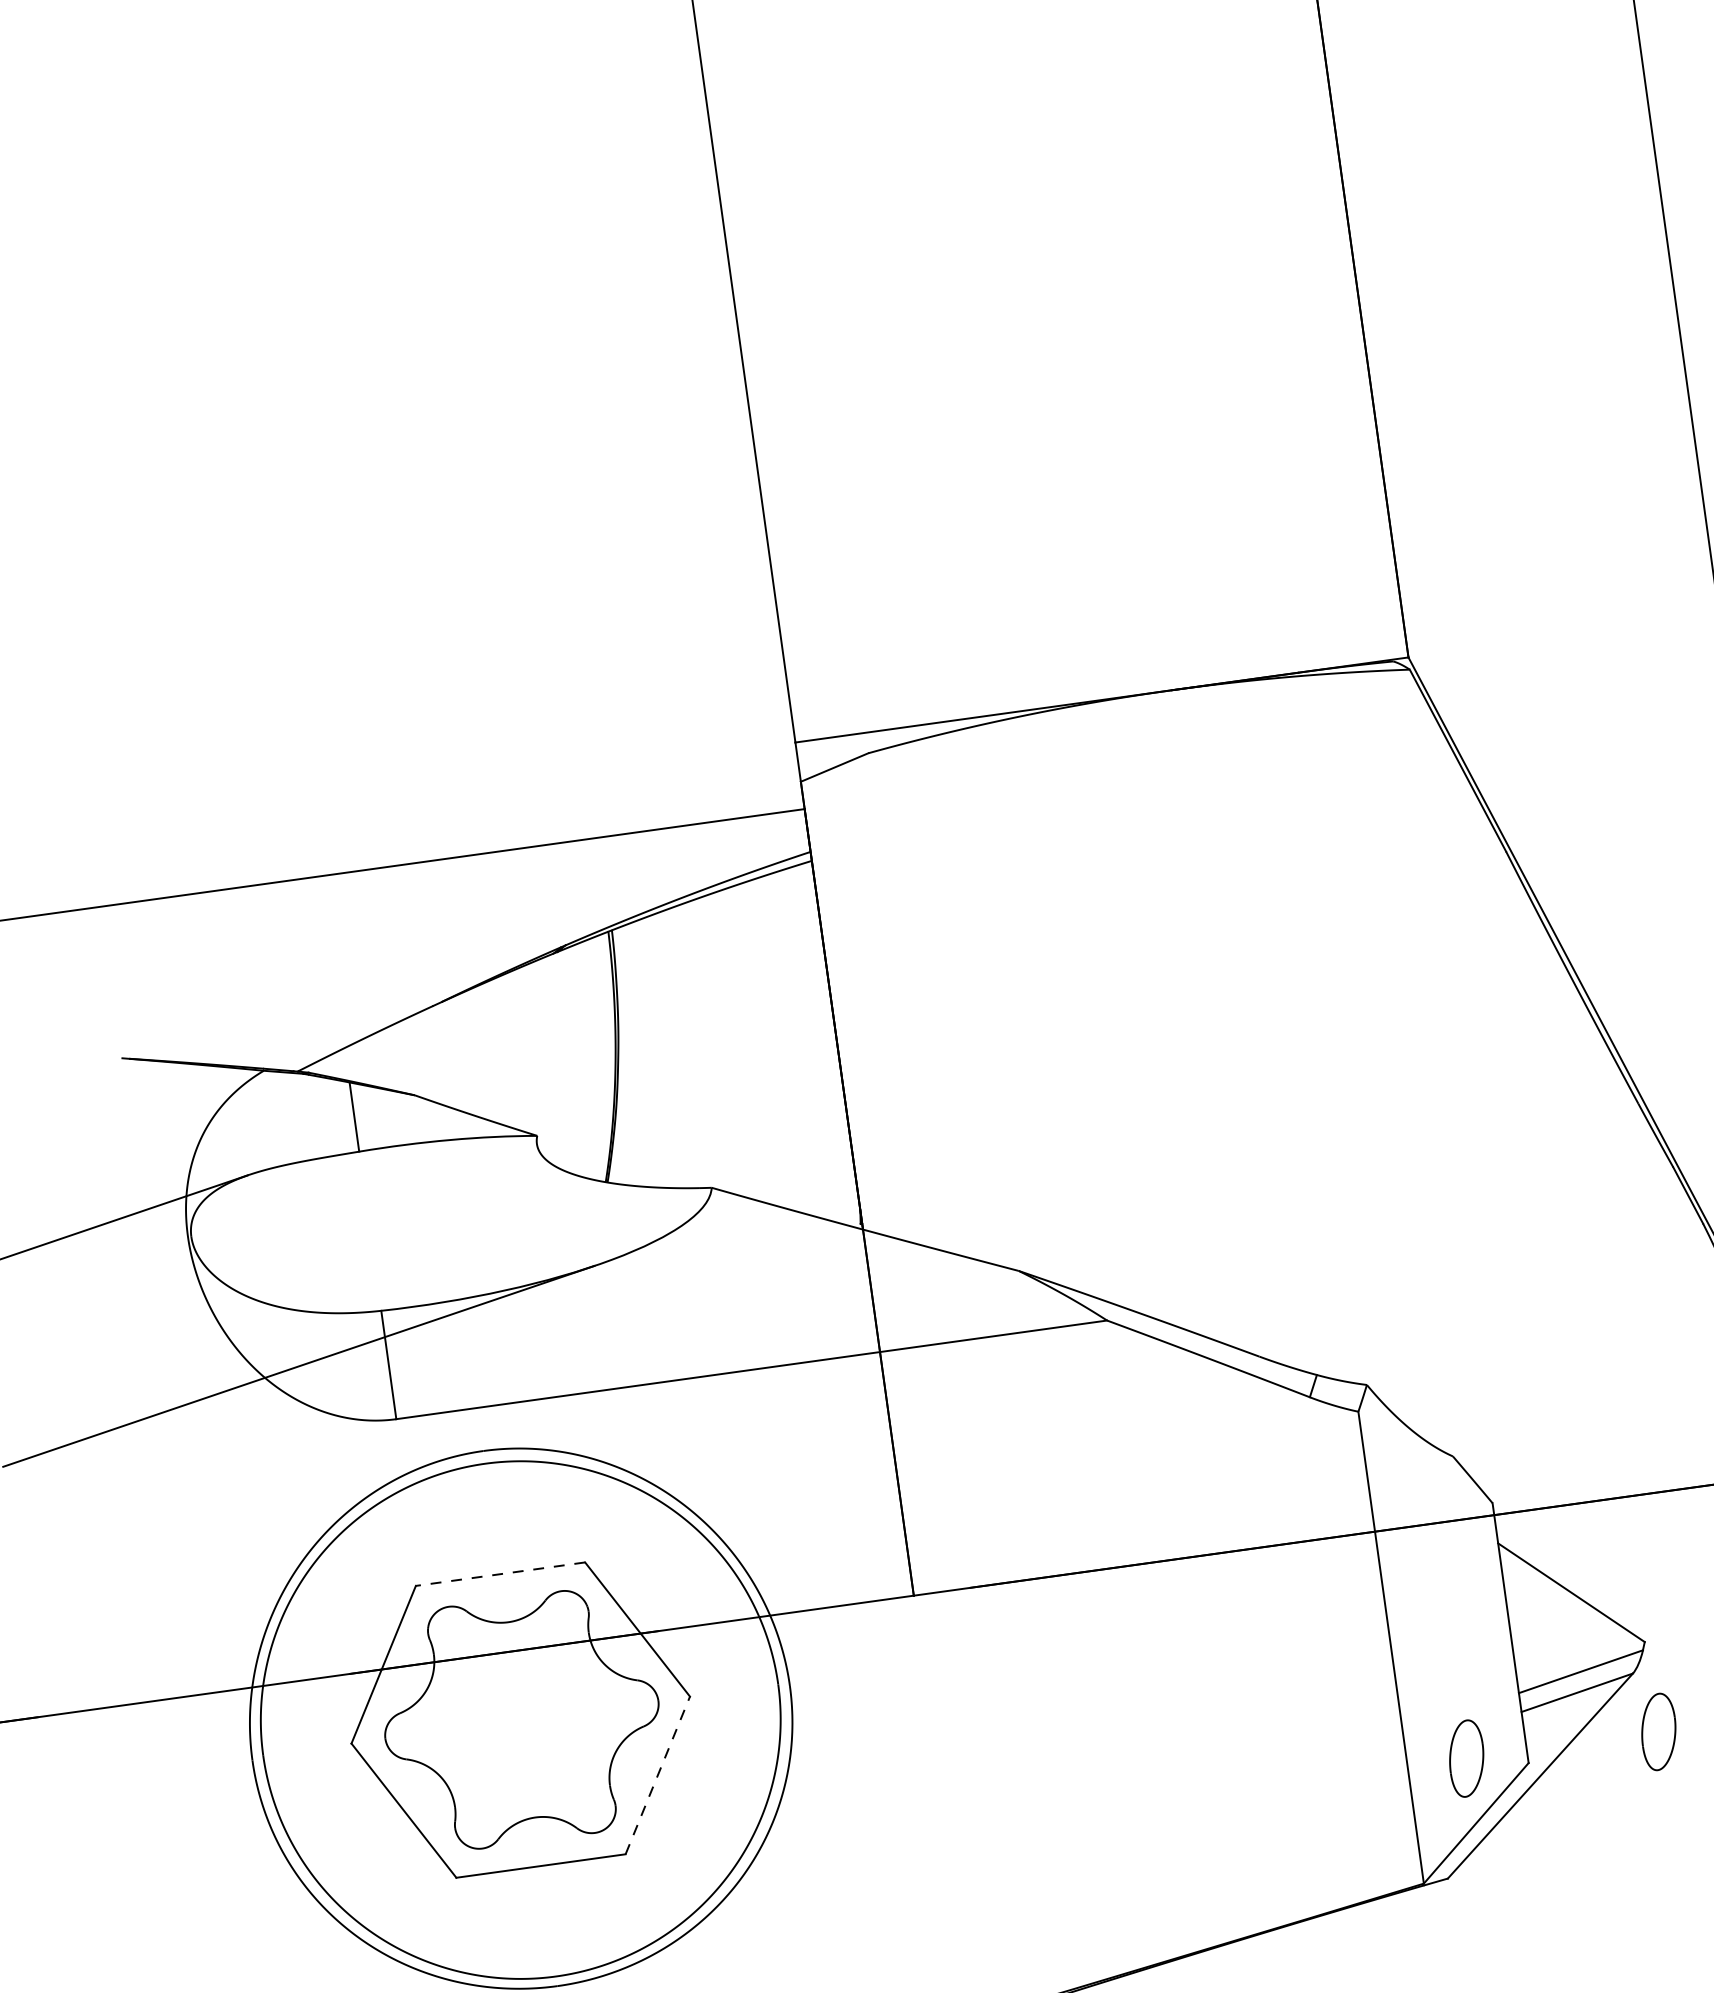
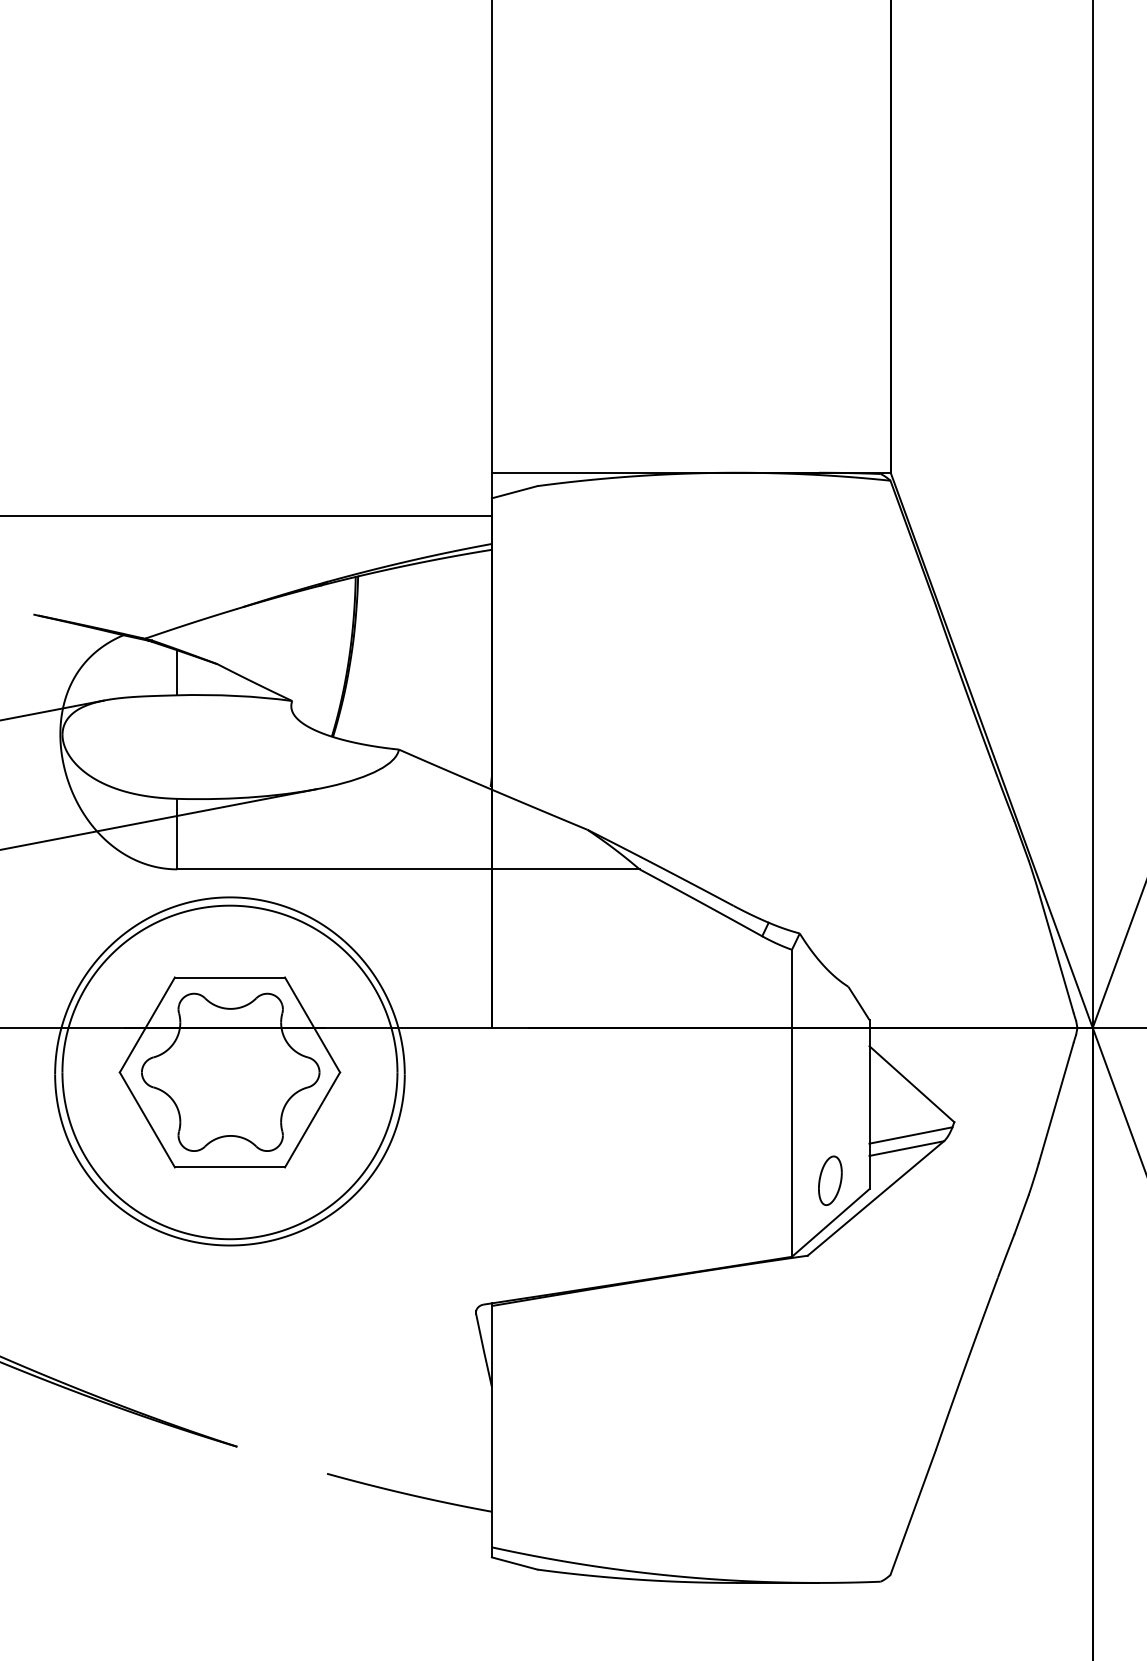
line: (499, 1574) -> (229, 977), dashed -> solid
part: (1658, 1731) -> (955, 1180), removed
line: (657, 1774) -> (312, 1119), dashed -> solid

